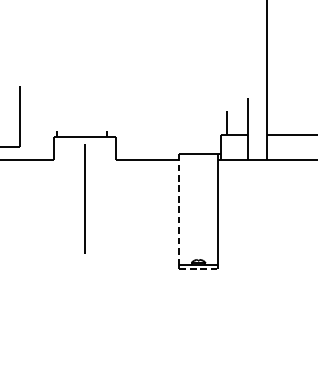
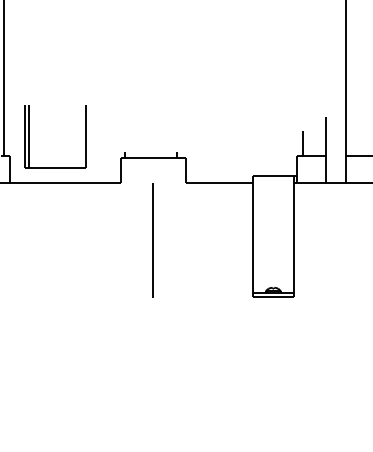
line: (83, 198) -> (152, 240), moved
line: (179, 207) -> (253, 232), dashed -> solid
line: (198, 269) -> (273, 297), dashed -> solid

